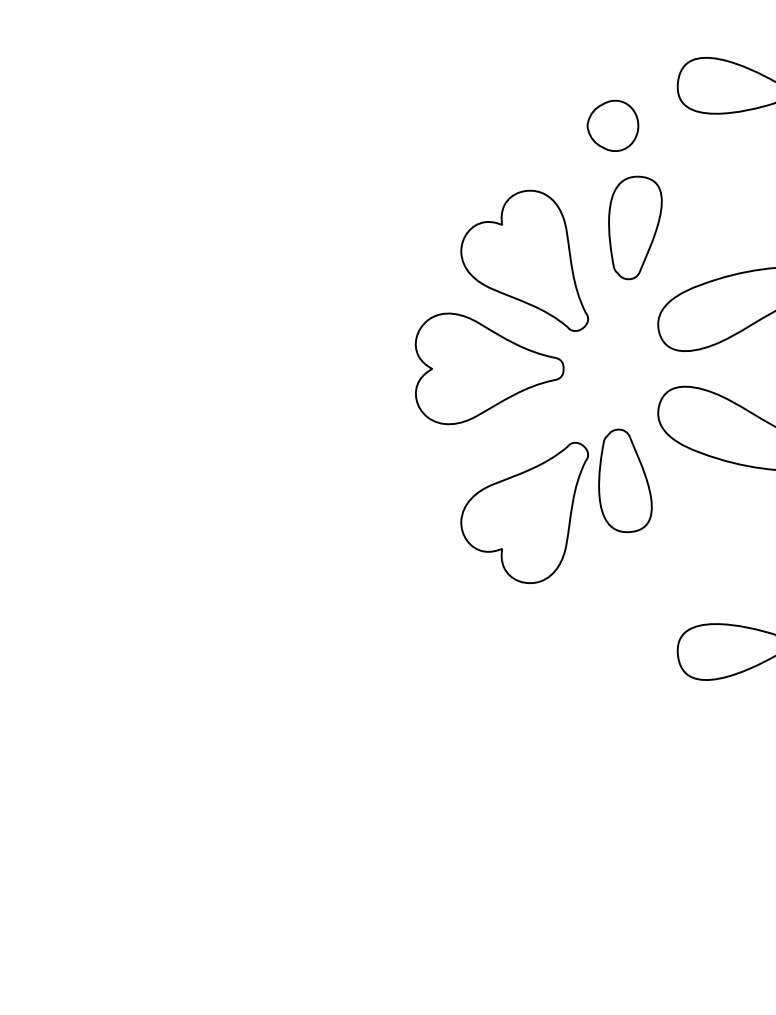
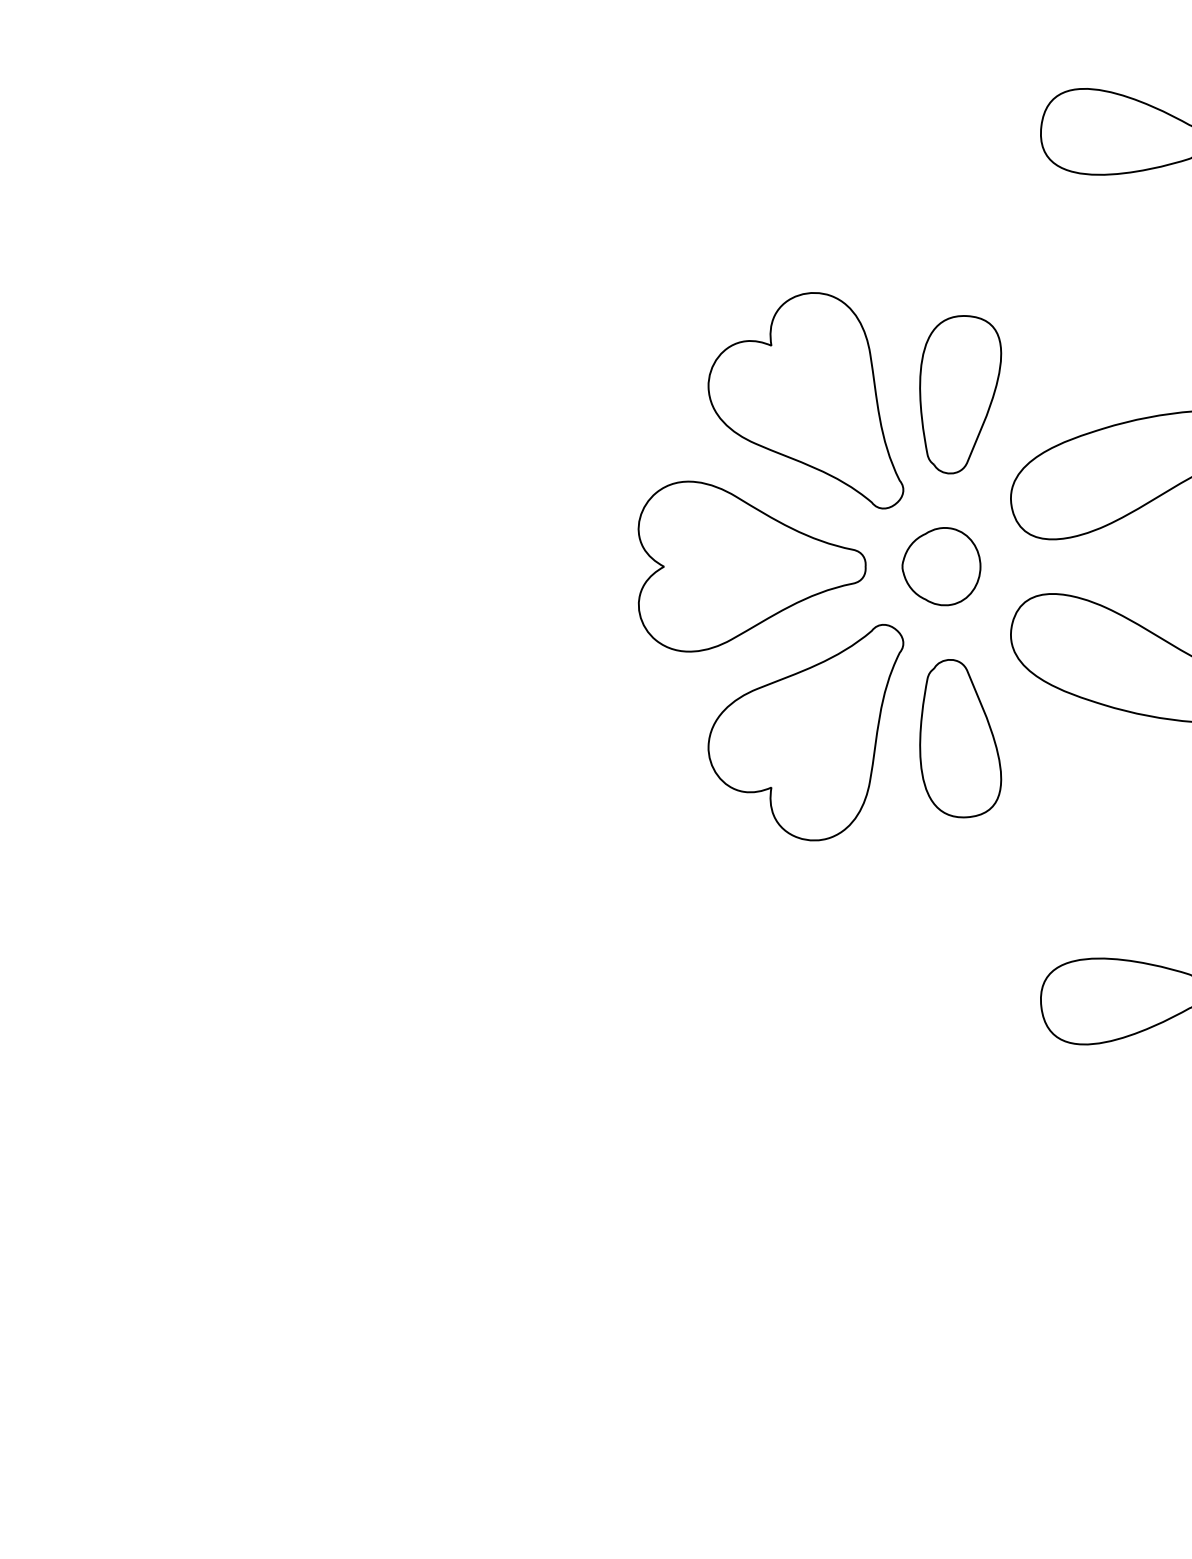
part: (612, 125) -> (940, 566), moved
part: (635, 227) -> (960, 394), moved
part: (524, 512) -> (805, 731), moved

